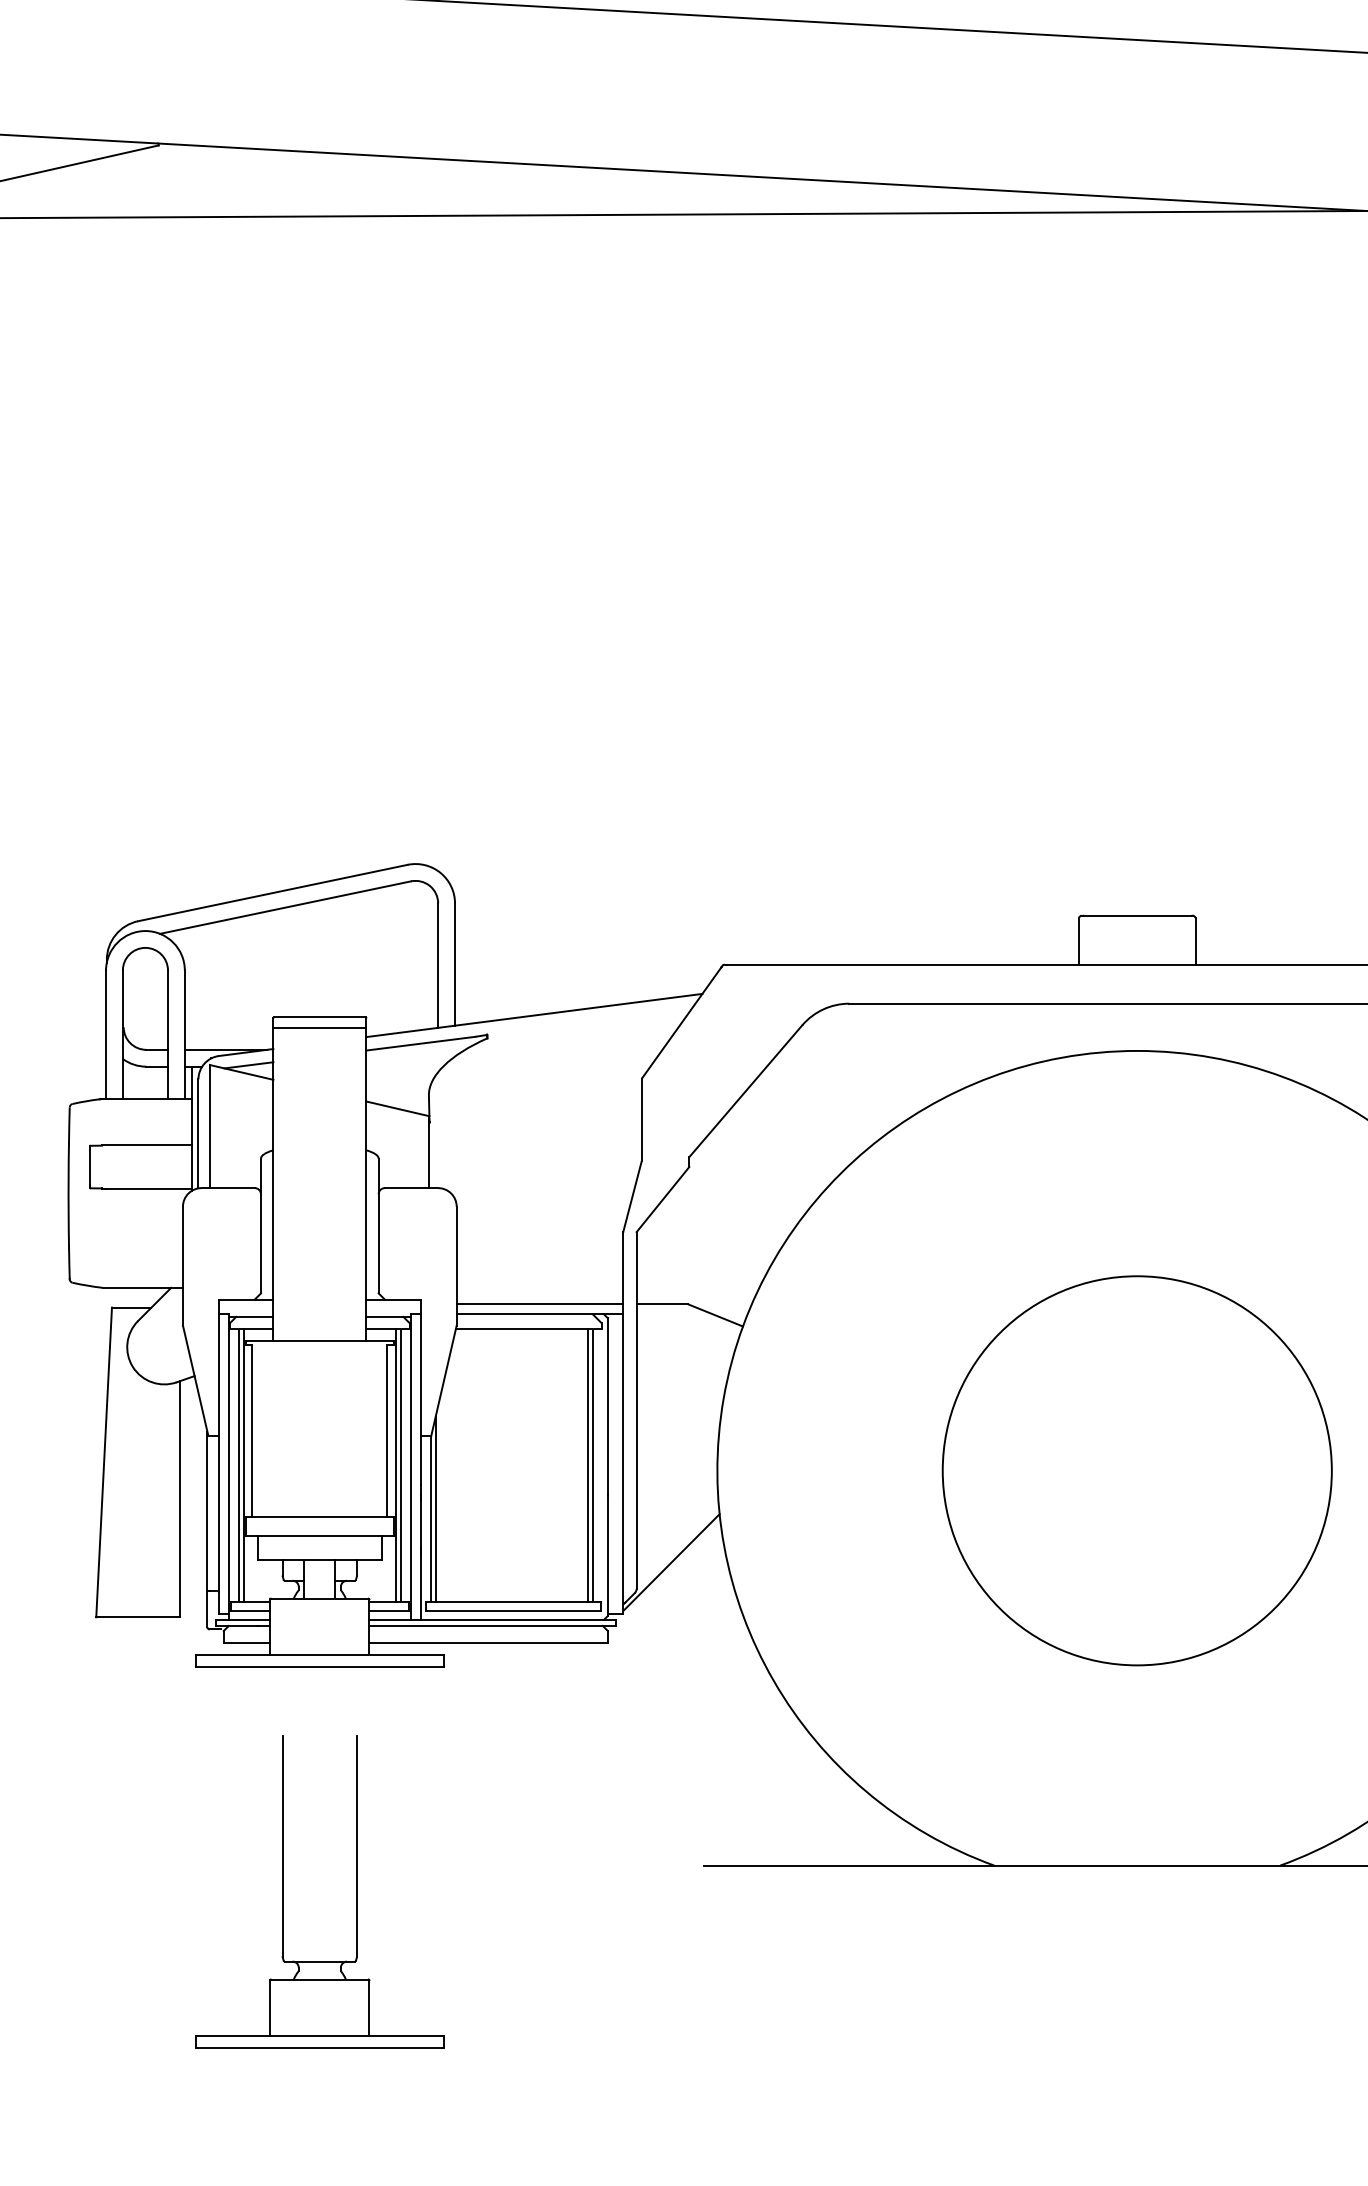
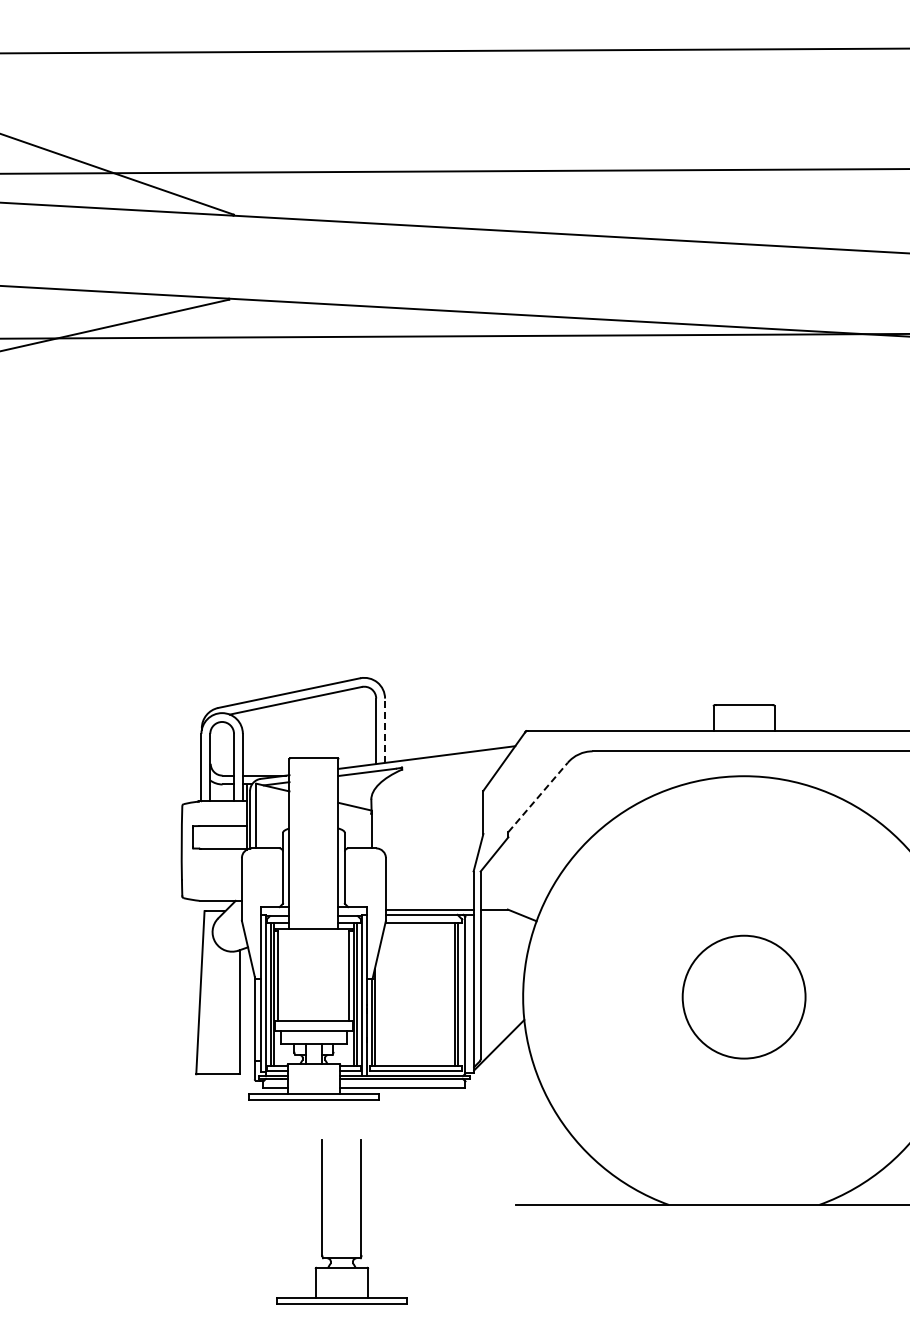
line: (455, 964) -> (385, 730), solid -> dashed
line: (319, 1026) -> (313, 763), removed
line: (746, 1091) -> (538, 797), solid -> dashed
circle: (1136, 1469) -> (743, 996), size x0.6
part: (282, 1891) -> (322, 1221), moved

